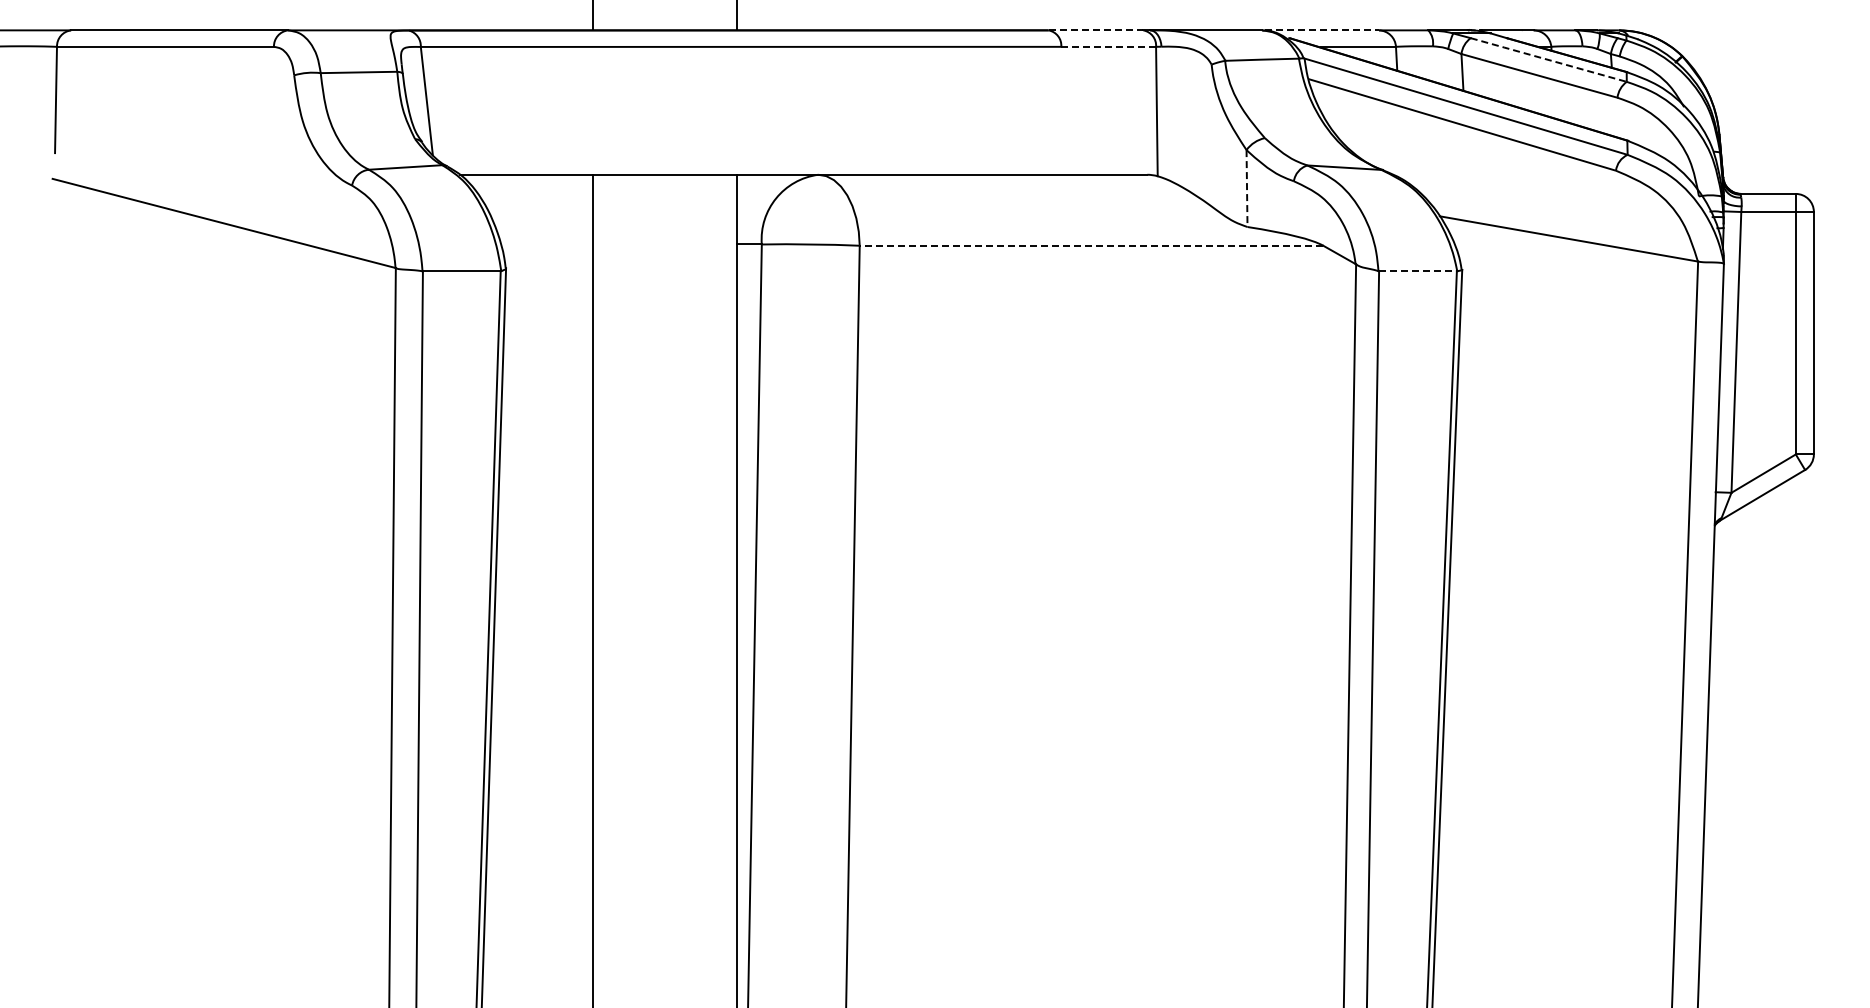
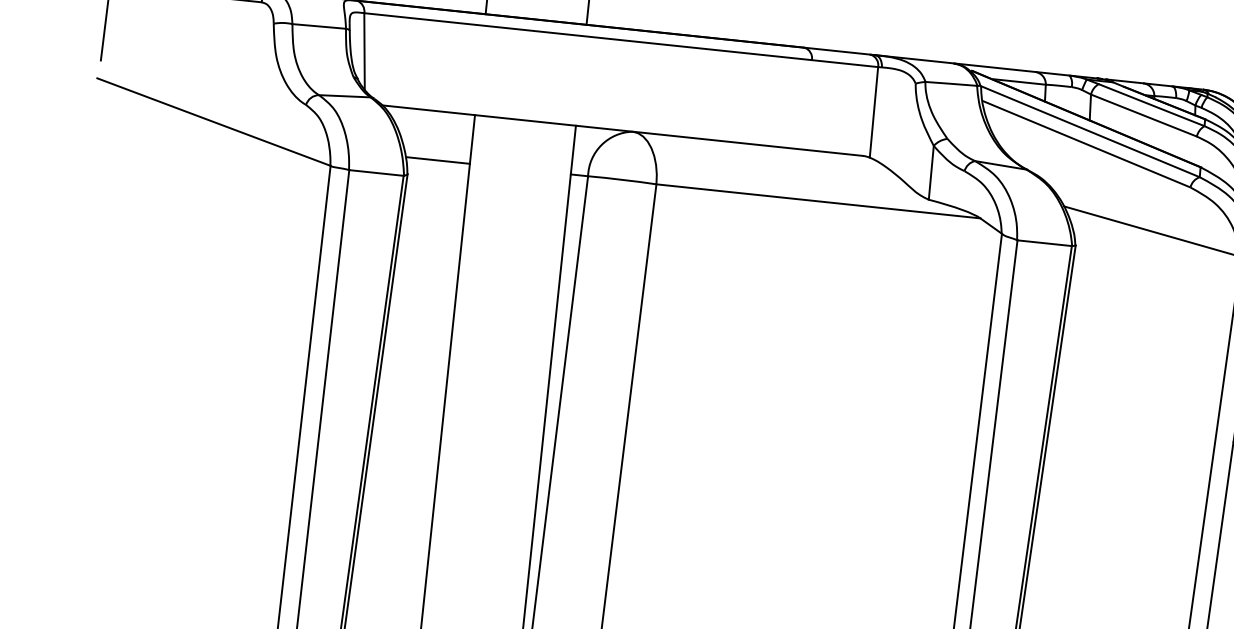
line: (1096, 30) -> (837, 51), dashed -> solid
line: (1322, 30) -> (995, 67), dashed -> solid
line: (1108, 46) -> (844, 63), dashed -> solid
line: (1548, 59) -> (1151, 104), dashed -> solid
line: (1247, 189) -> (931, 173), dashed -> solid
line: (547, 244) -> (438, 160), added
line: (1091, 245) -> (818, 201), dashed -> solid
line: (1417, 271) -> (1044, 243), dashed -> solid

